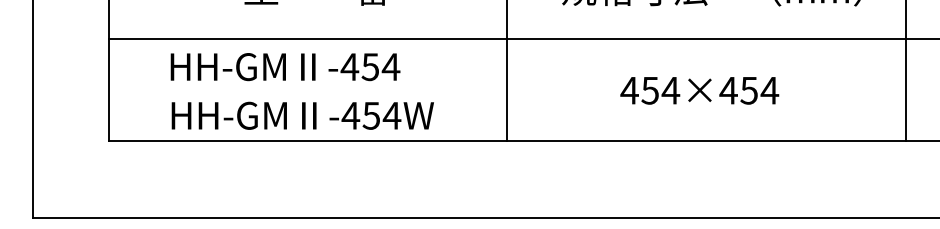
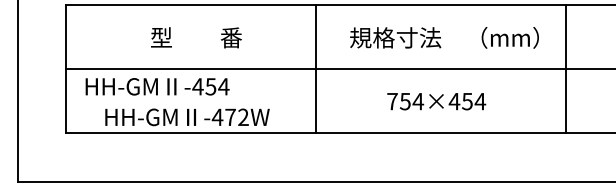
text: (285, 66) -> (157, 86), moved
text: (629, 90) -> (392, 101), 454×454 -> 754×454
text: (382, 116) -> (237, 117), -454W -> -472W

